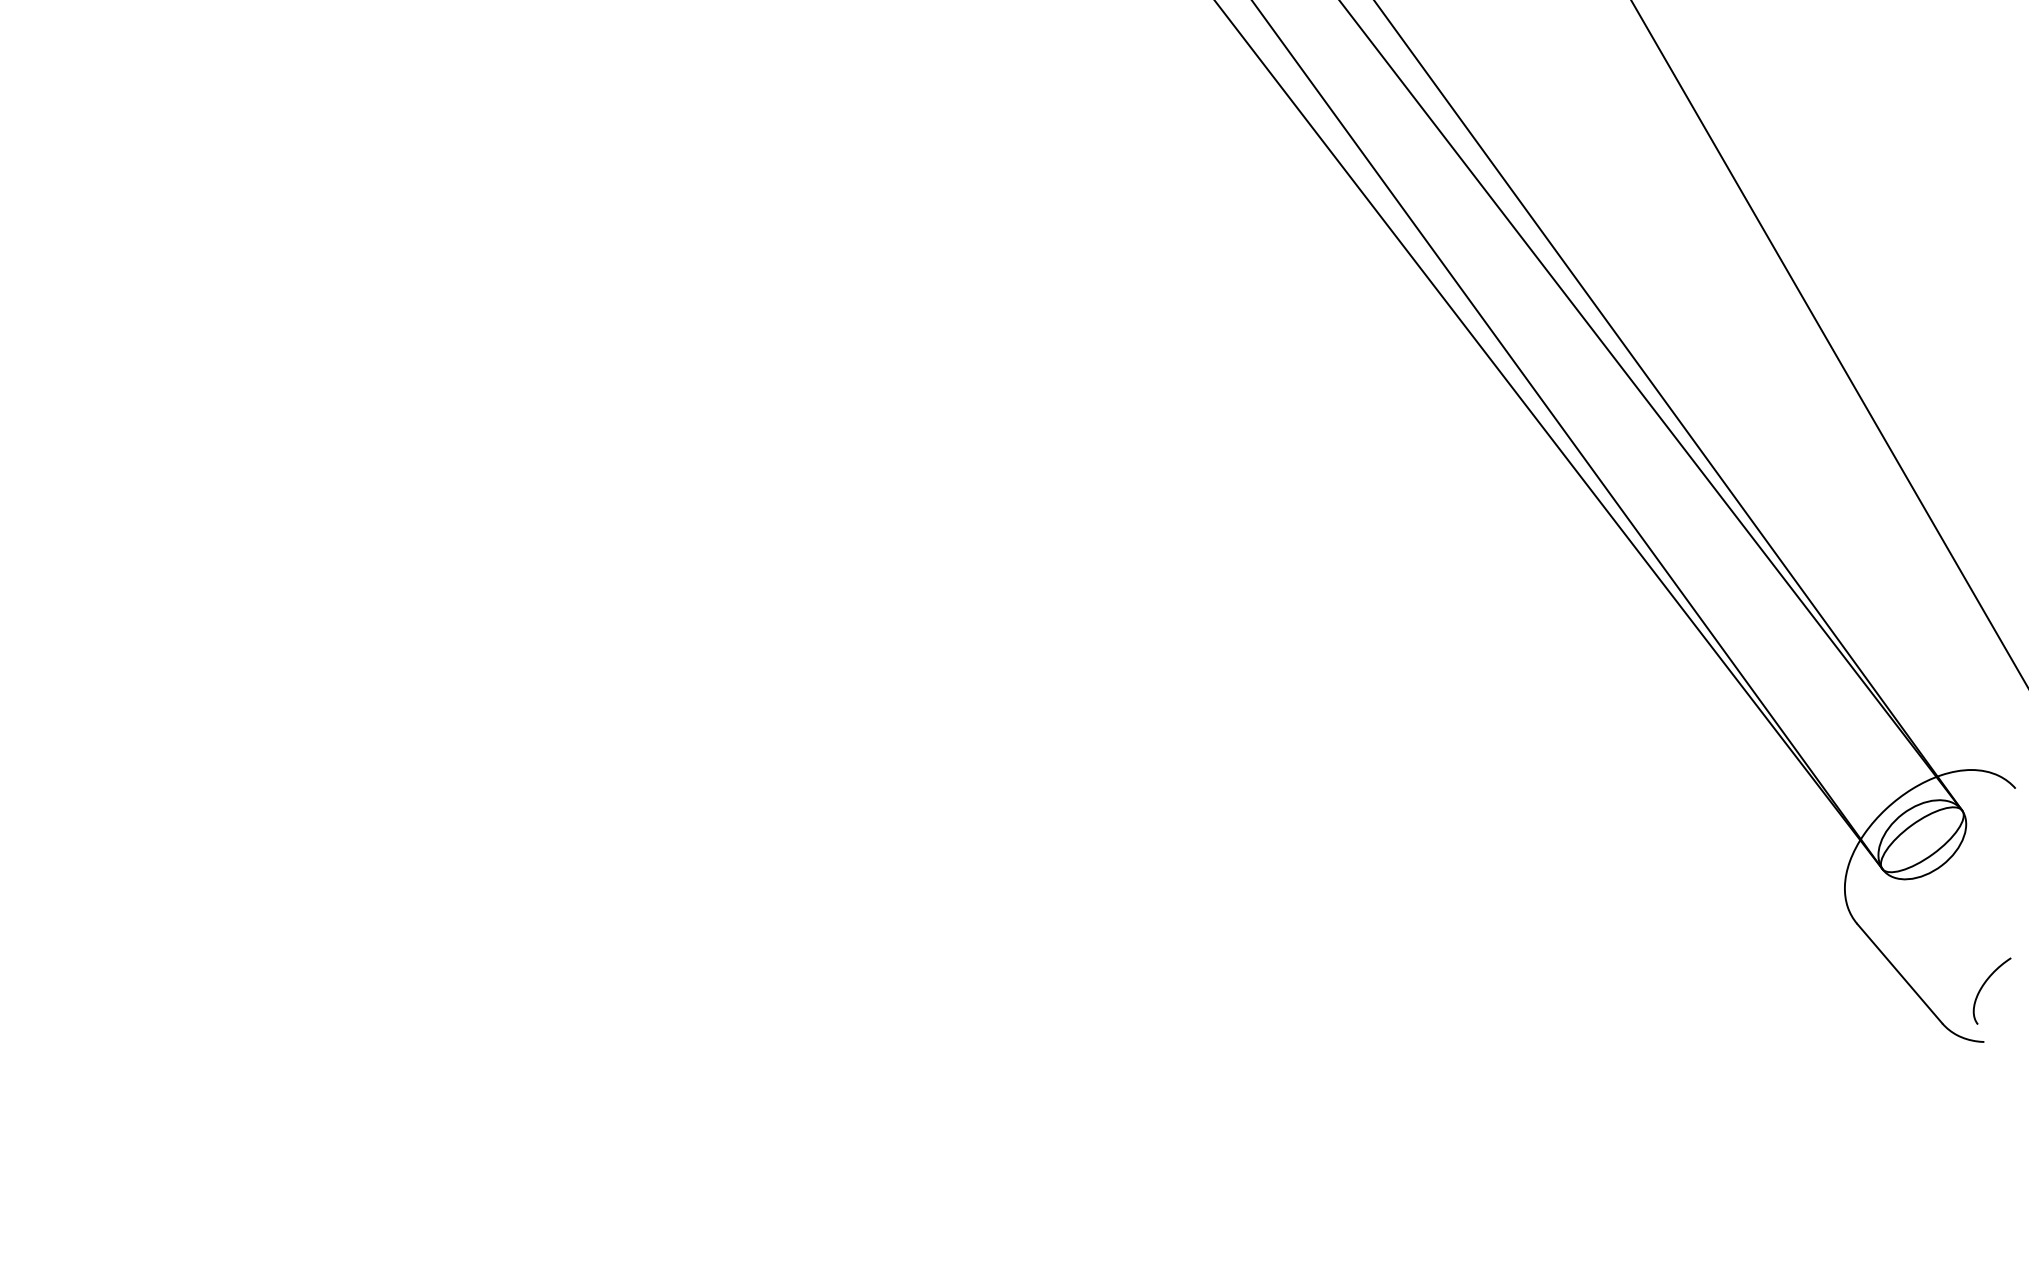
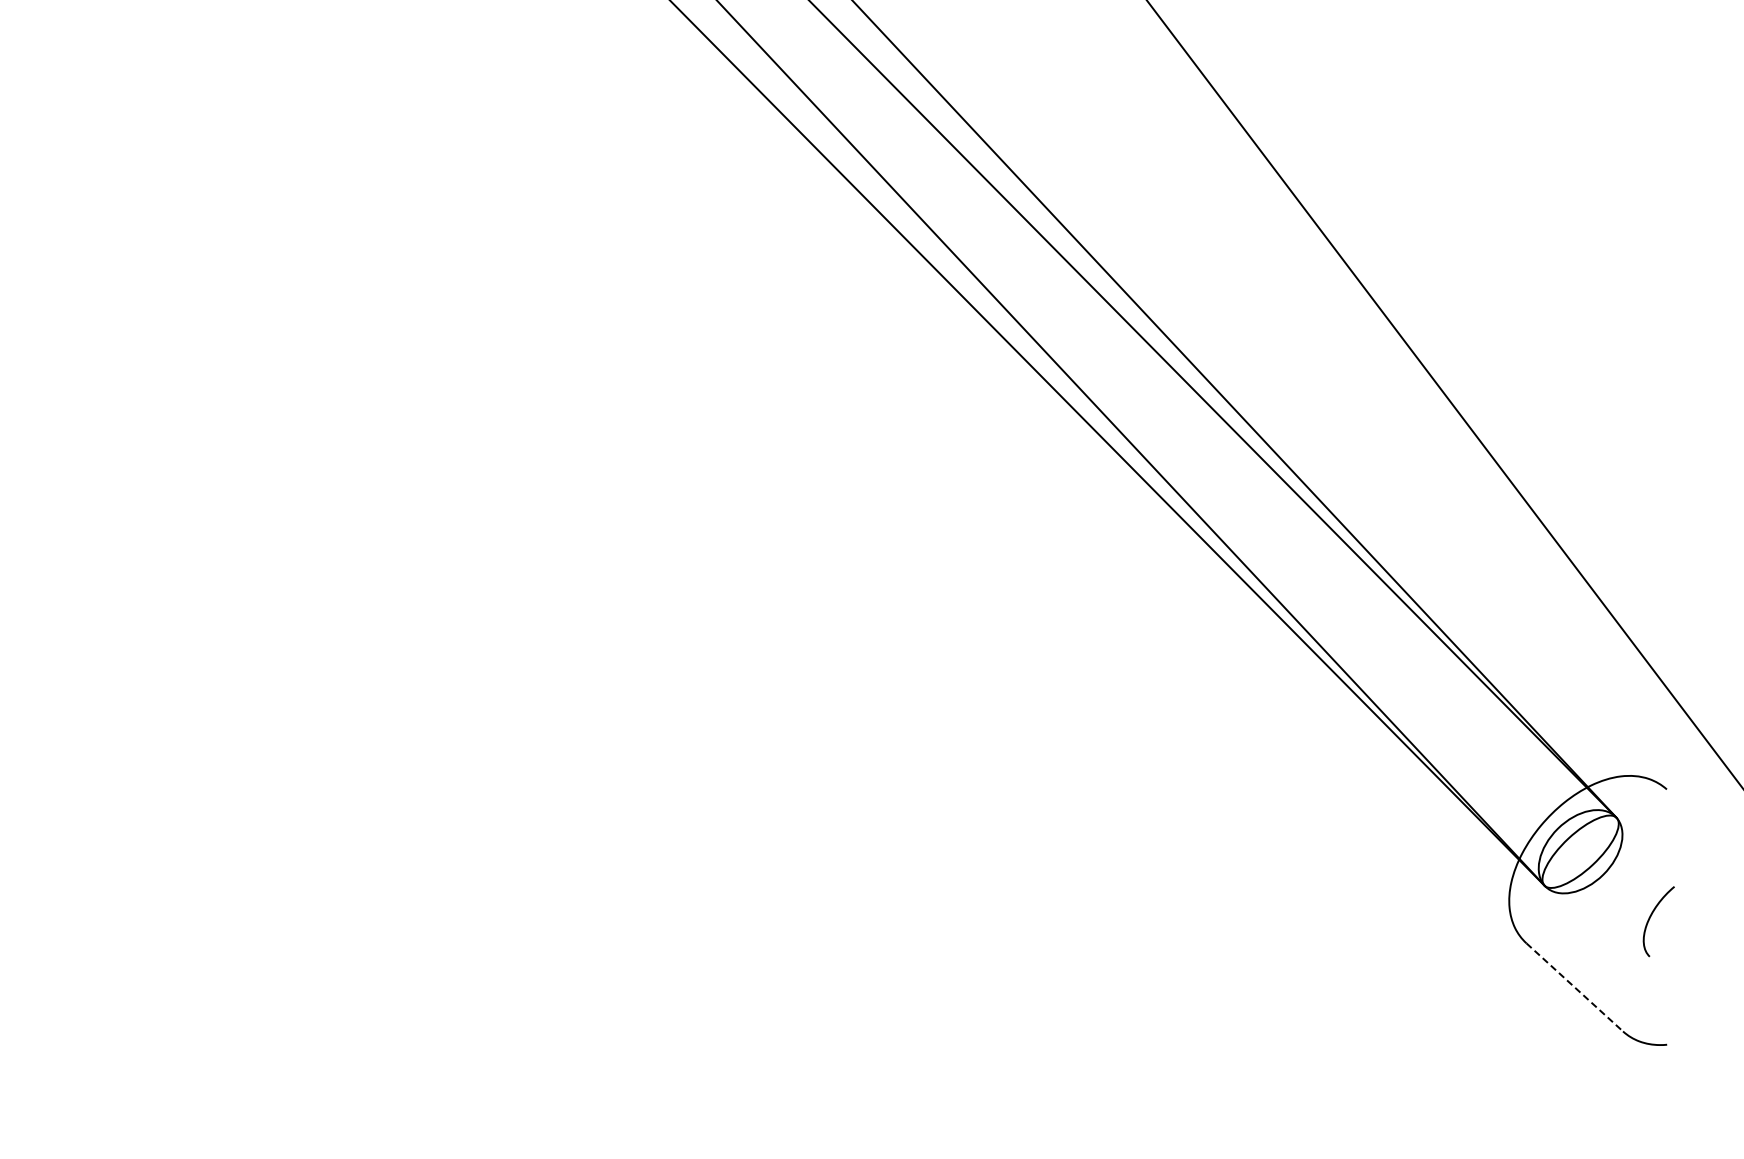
line: (1900, 974) -> (1575, 988), solid -> dashed
curve: (1984, 985) -> (1651, 917), moved

